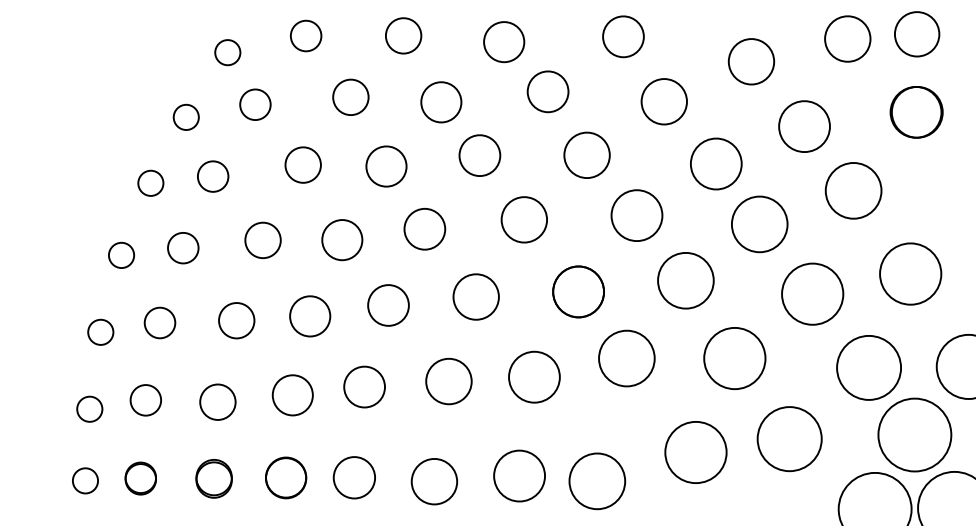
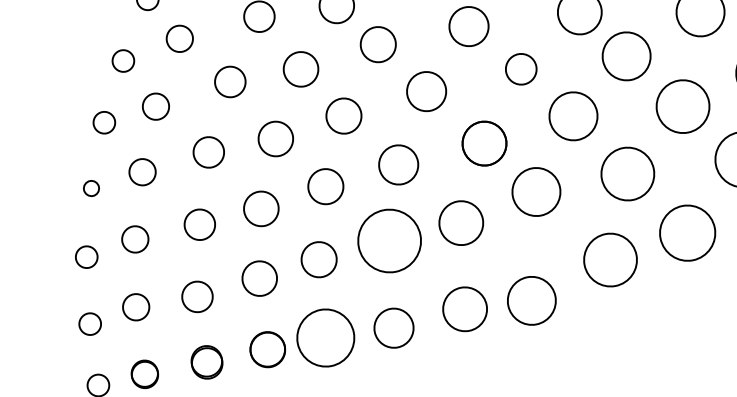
part: (636, 215) -> (520, 69), size x0.7
part: (121, 254) -> (91, 187), size x0.7
part: (448, 381) -> (389, 241), size x1.6
part: (353, 477) -> (324, 338), size x1.6

